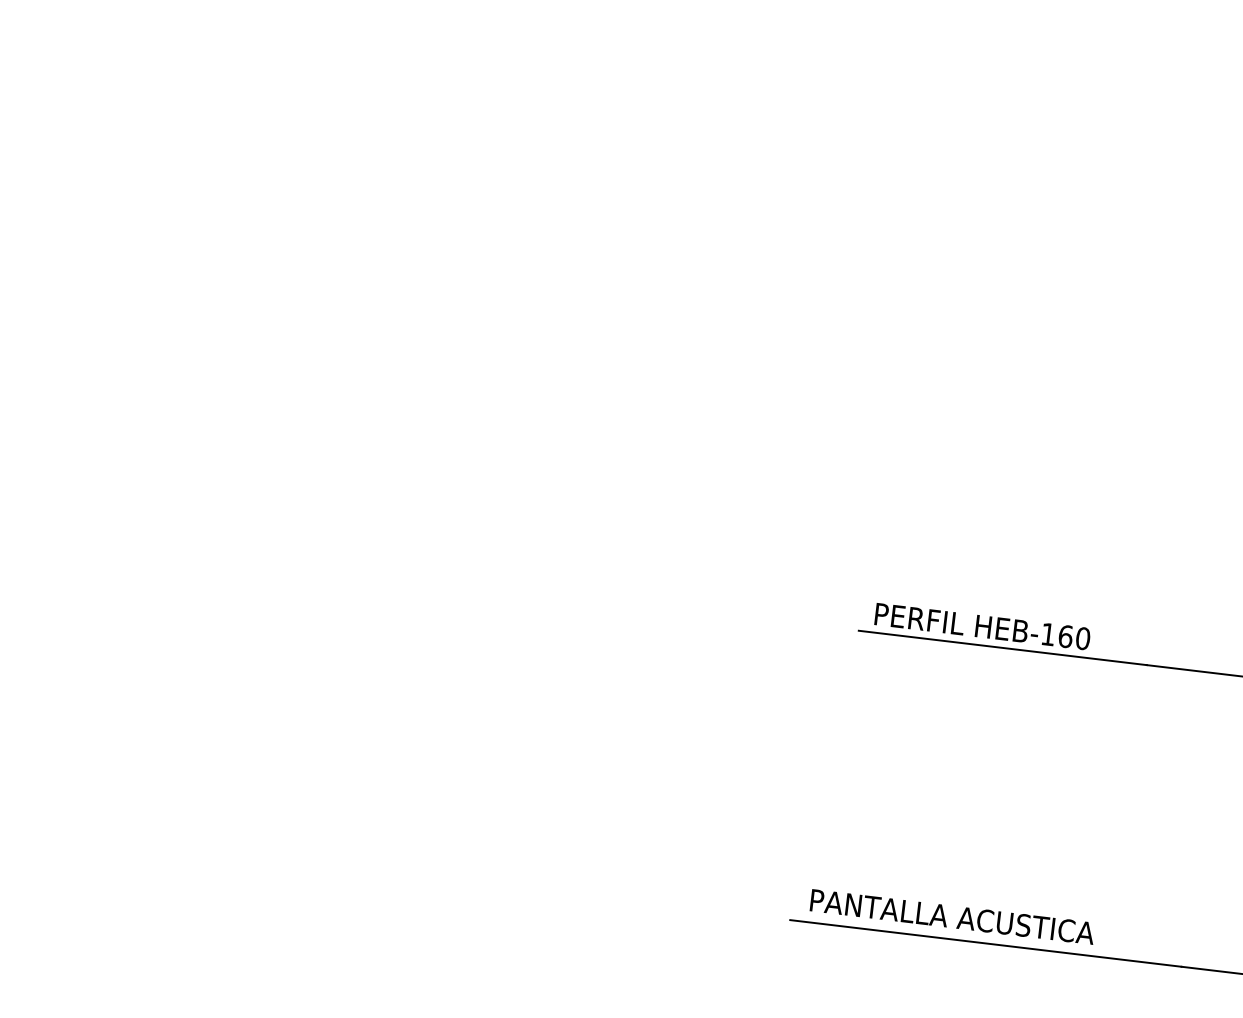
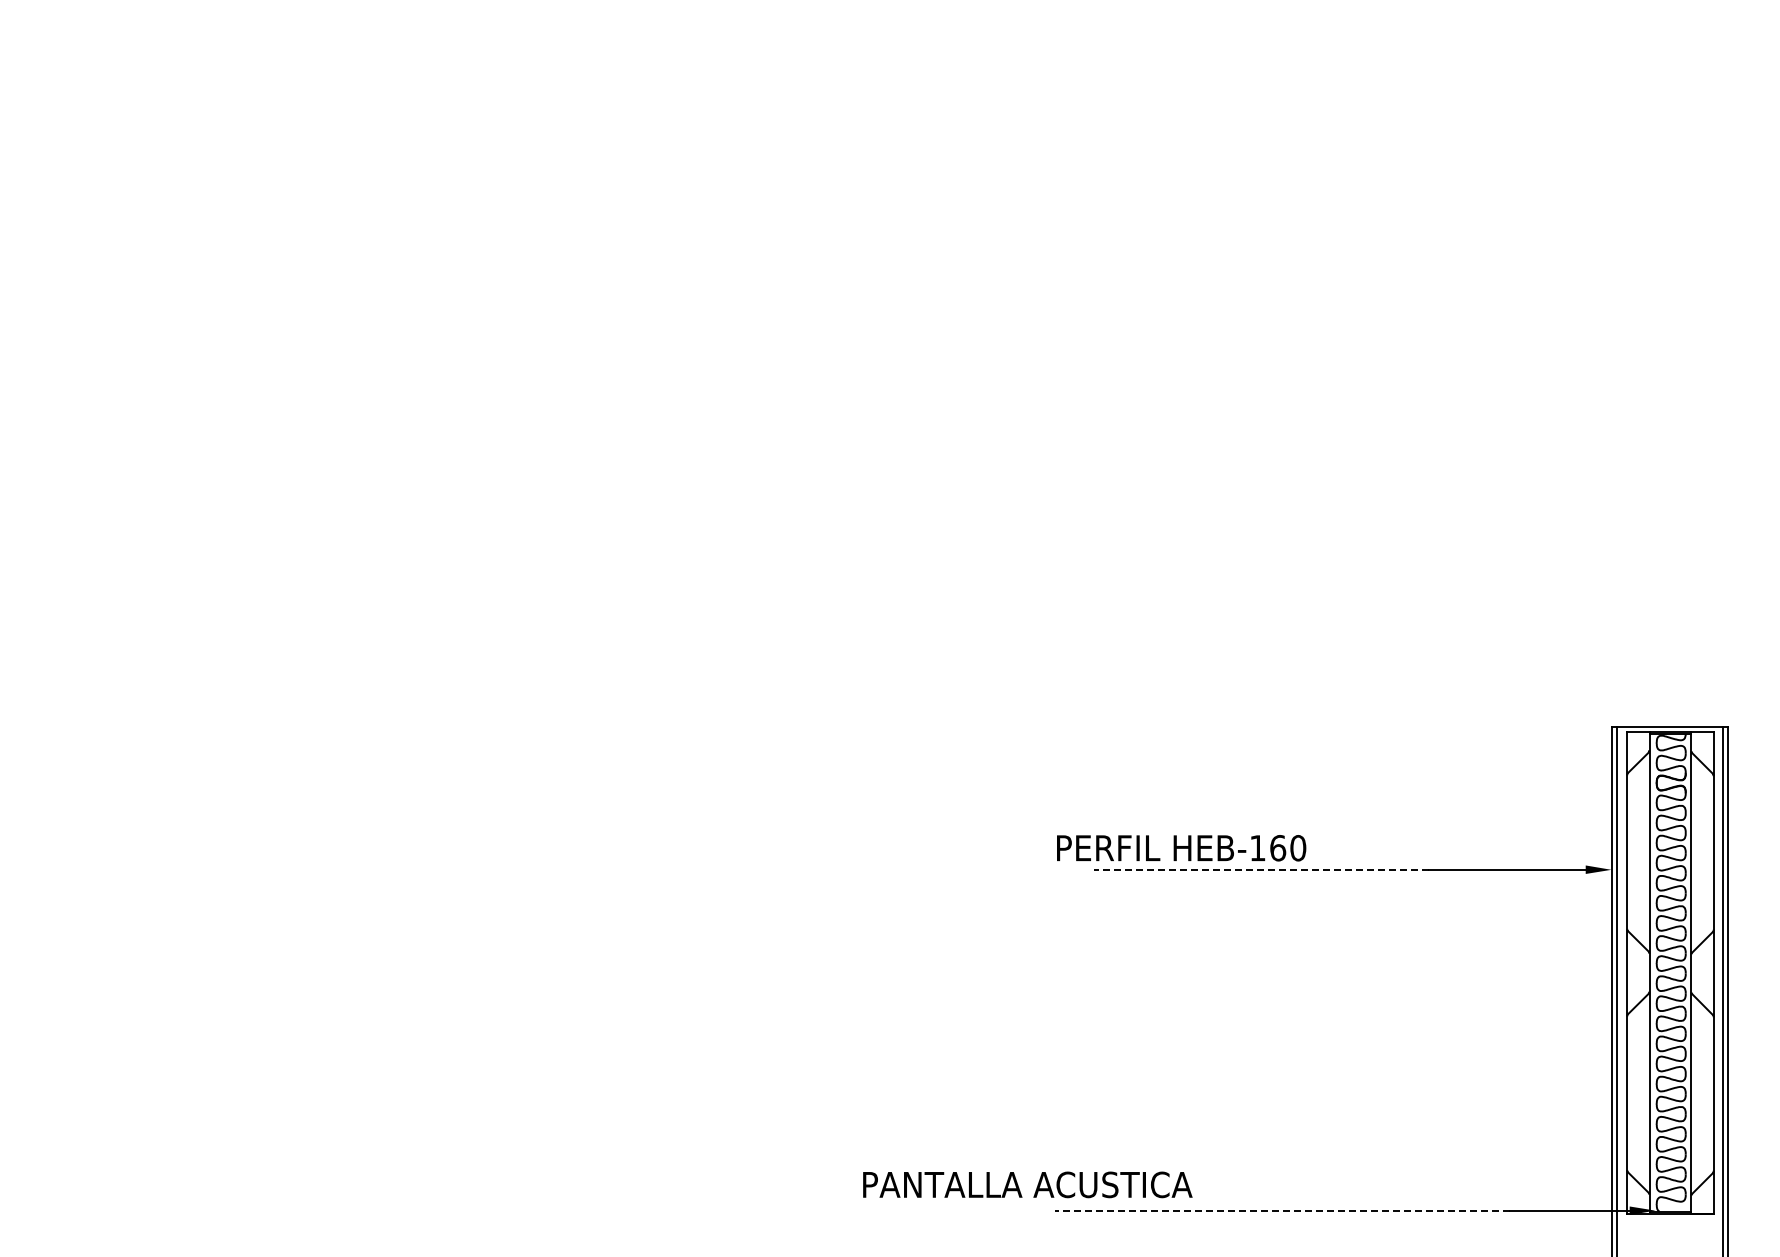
text: (982, 626) -> (1181, 848), moved
line: (1002, 647) -> (1261, 869), solid -> dashed
text: (952, 916) -> (1027, 1184), moved
line: (985, 943) -> (1282, 1210), solid -> dashed

